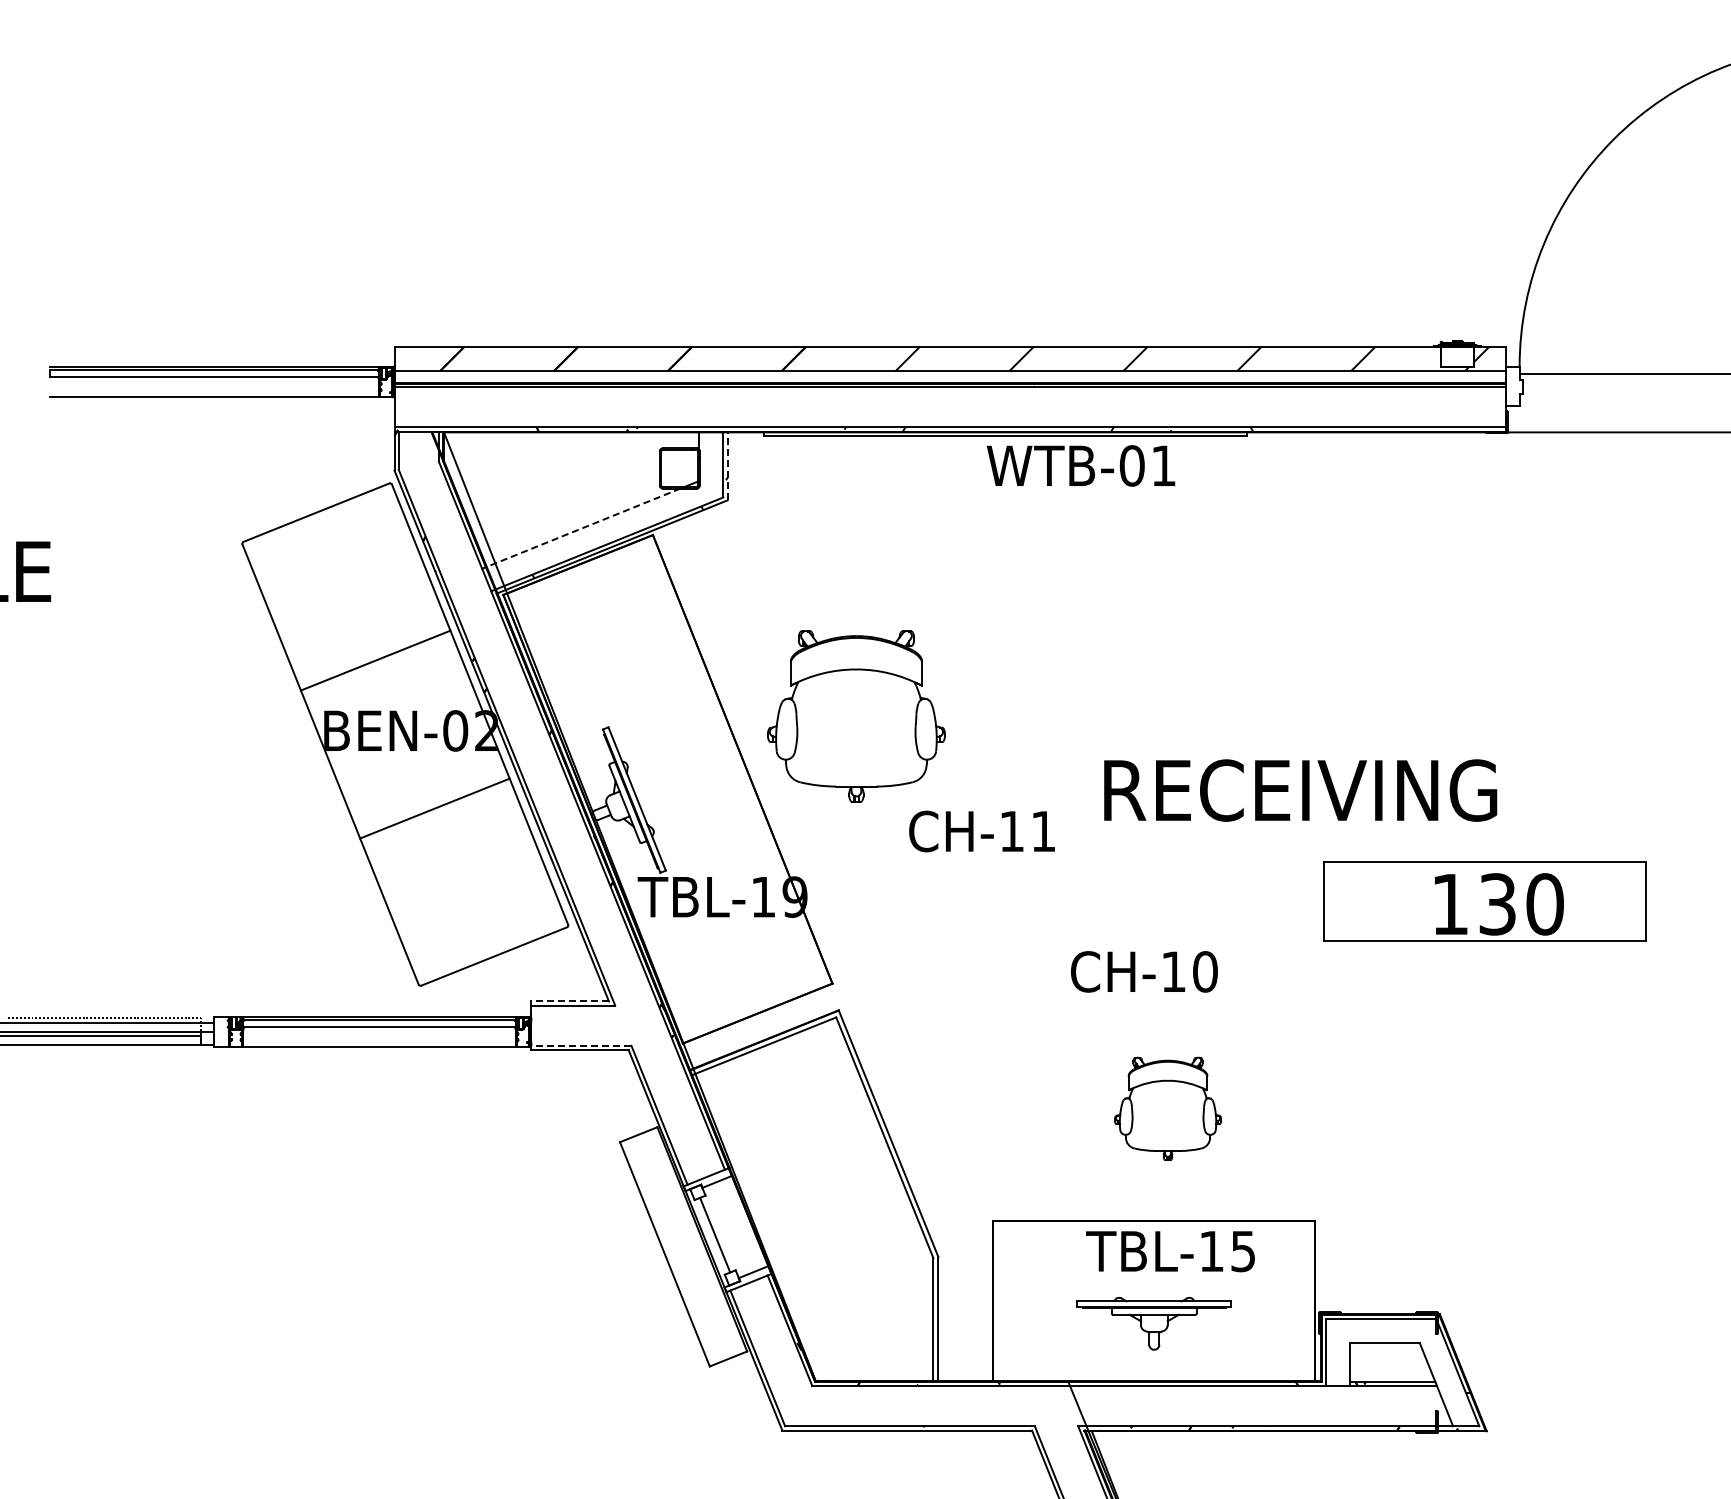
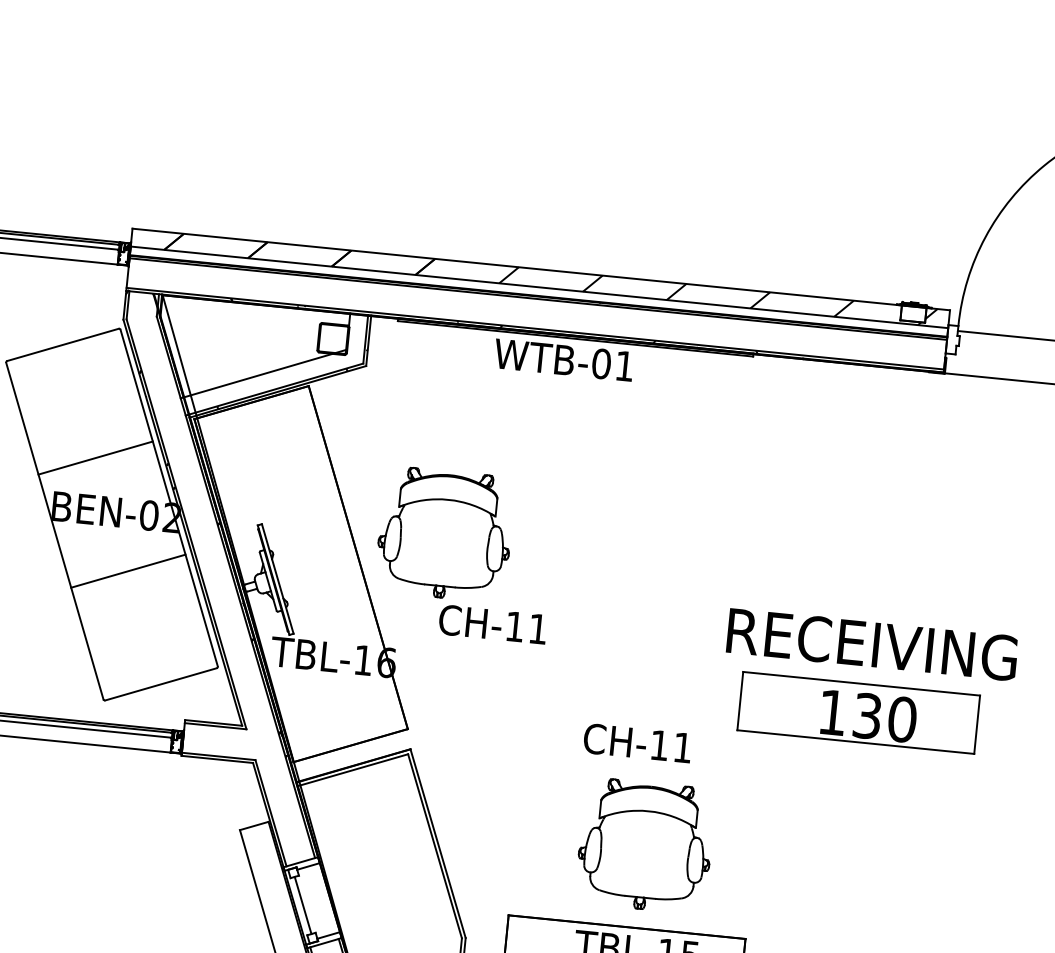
line: (727, 465) -> (368, 340), dashed -> solid
text: (1080, 465) -> (563, 359), moved
line: (583, 527) -> (258, 375), dashed -> solid
text: (1300, 790) -> (872, 644), moved
text: (981, 831) -> (492, 624), moved
text: (794, 896) -> (386, 662), TBL-19 -> TBL-16
part: (1484, 901) -> (858, 713), moved
text: (1205, 971) -> (683, 747), CH-10 -> CH-11
line: (570, 1001) -> (213, 723), dashed -> solid
line: (580, 1045) -> (218, 756), dashed -> solid
part: (1167, 1108) -> (645, 845), size x1.67

